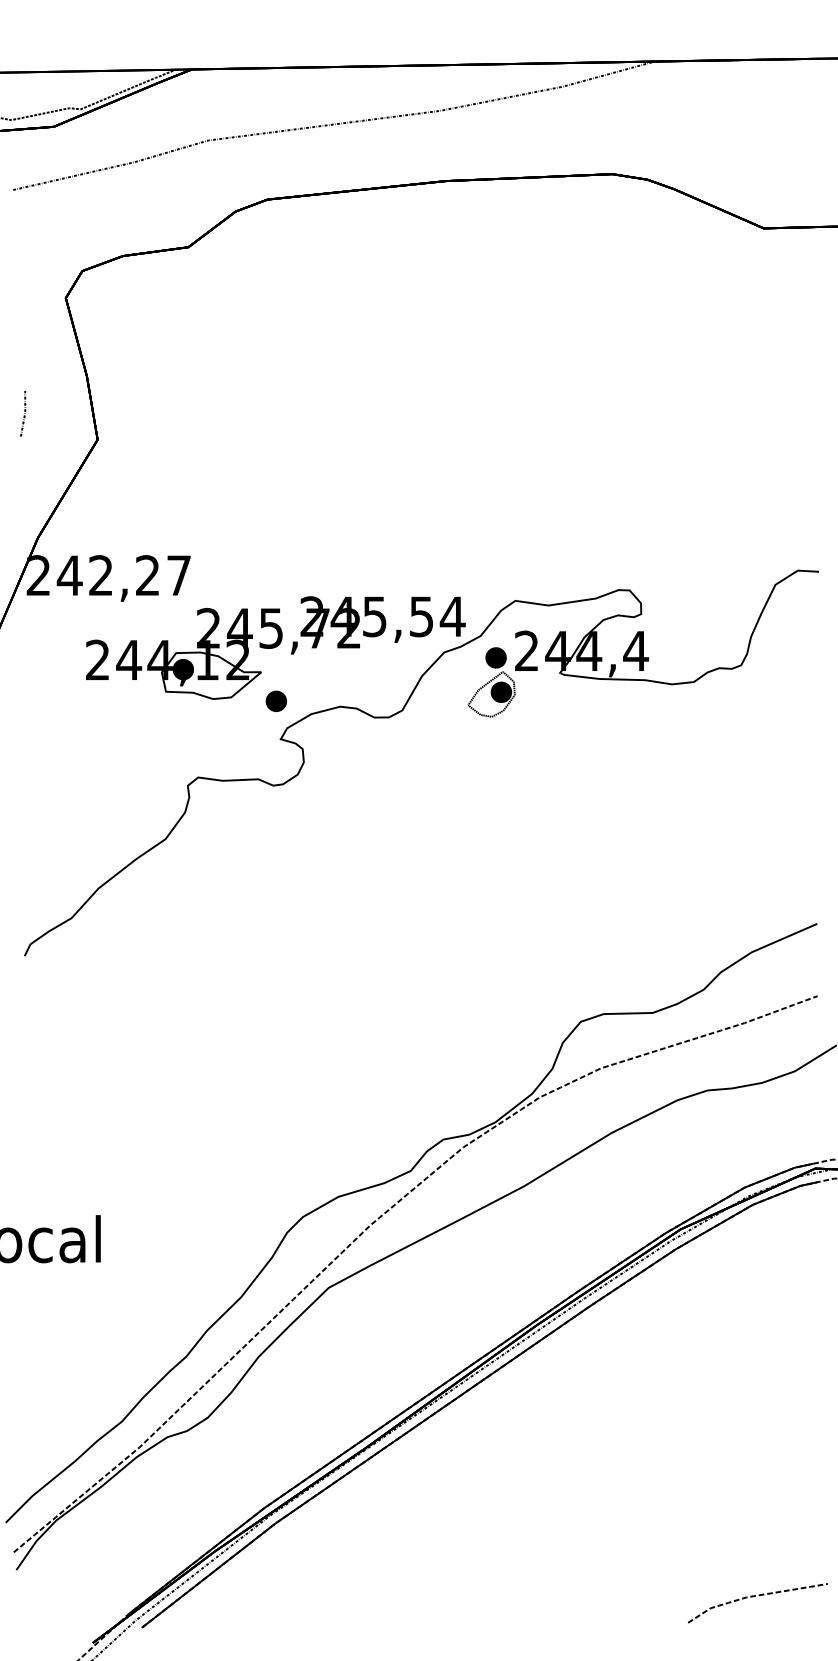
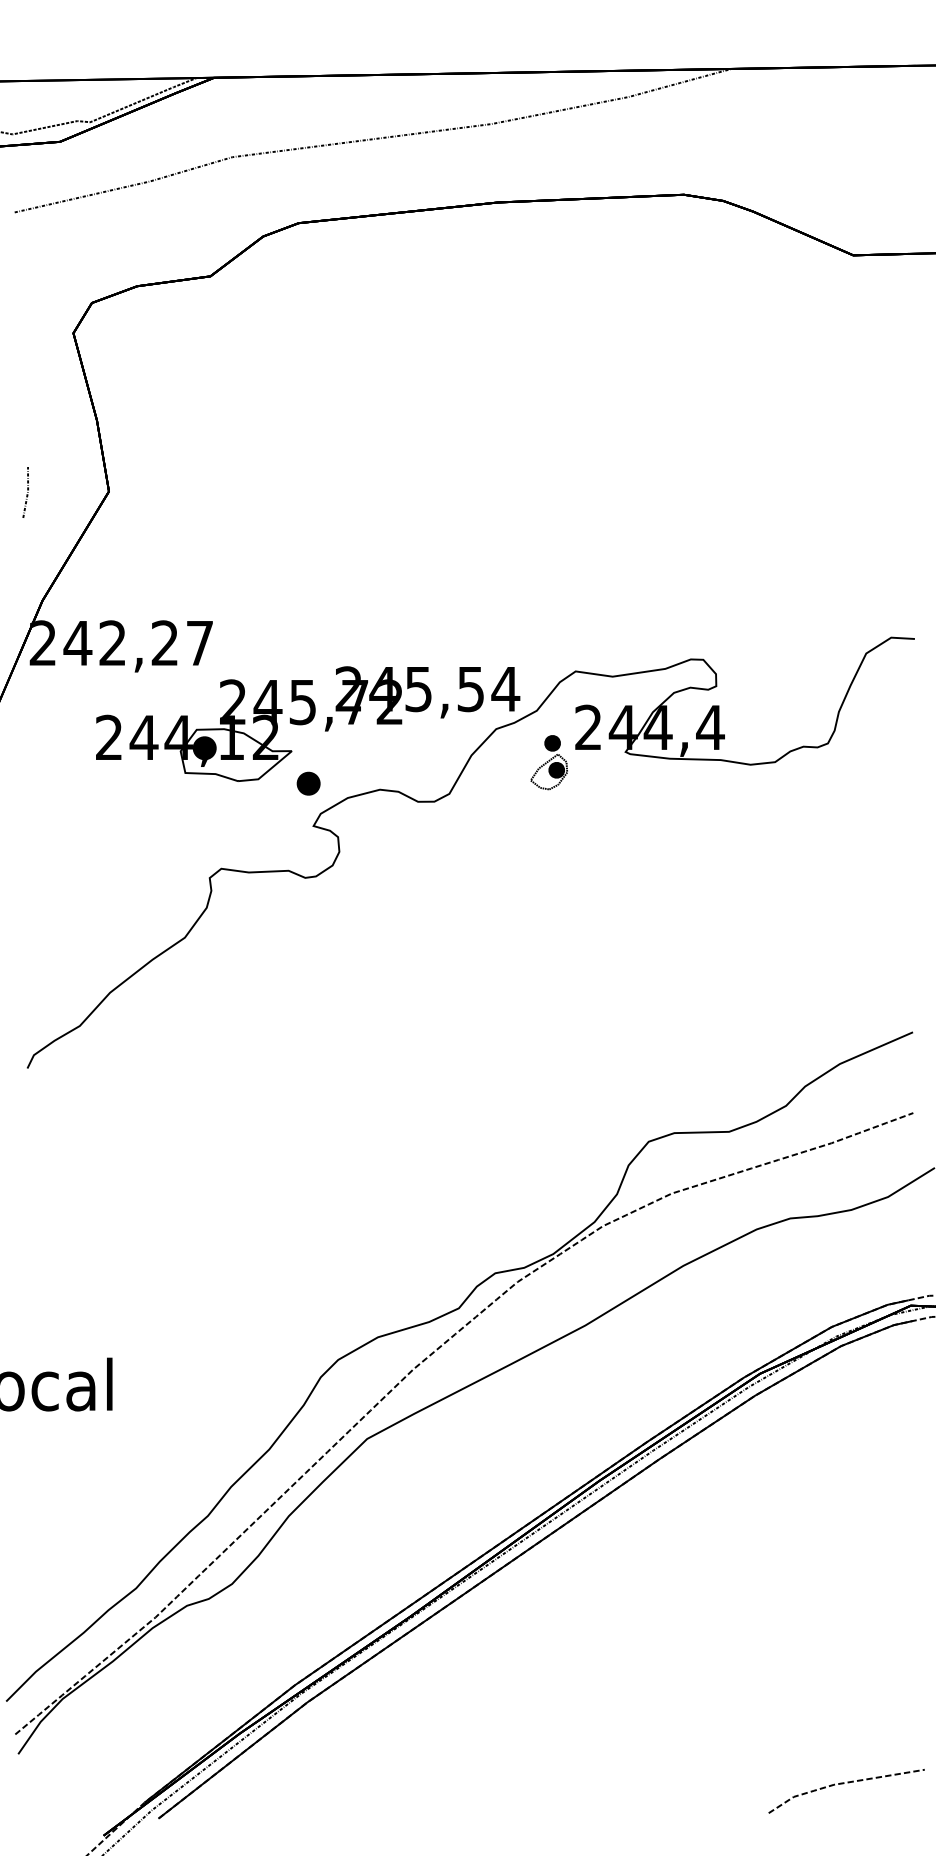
line: (24, 413) -> (27, 492), moved
part: (491, 682) -> (548, 762), size x0.7

